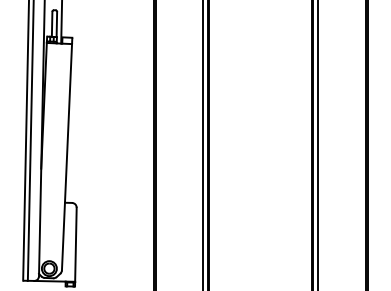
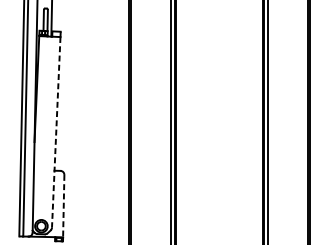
line: (66, 157) -> (55, 132), solid -> dashed
line: (75, 245) -> (63, 206), solid -> dashed

